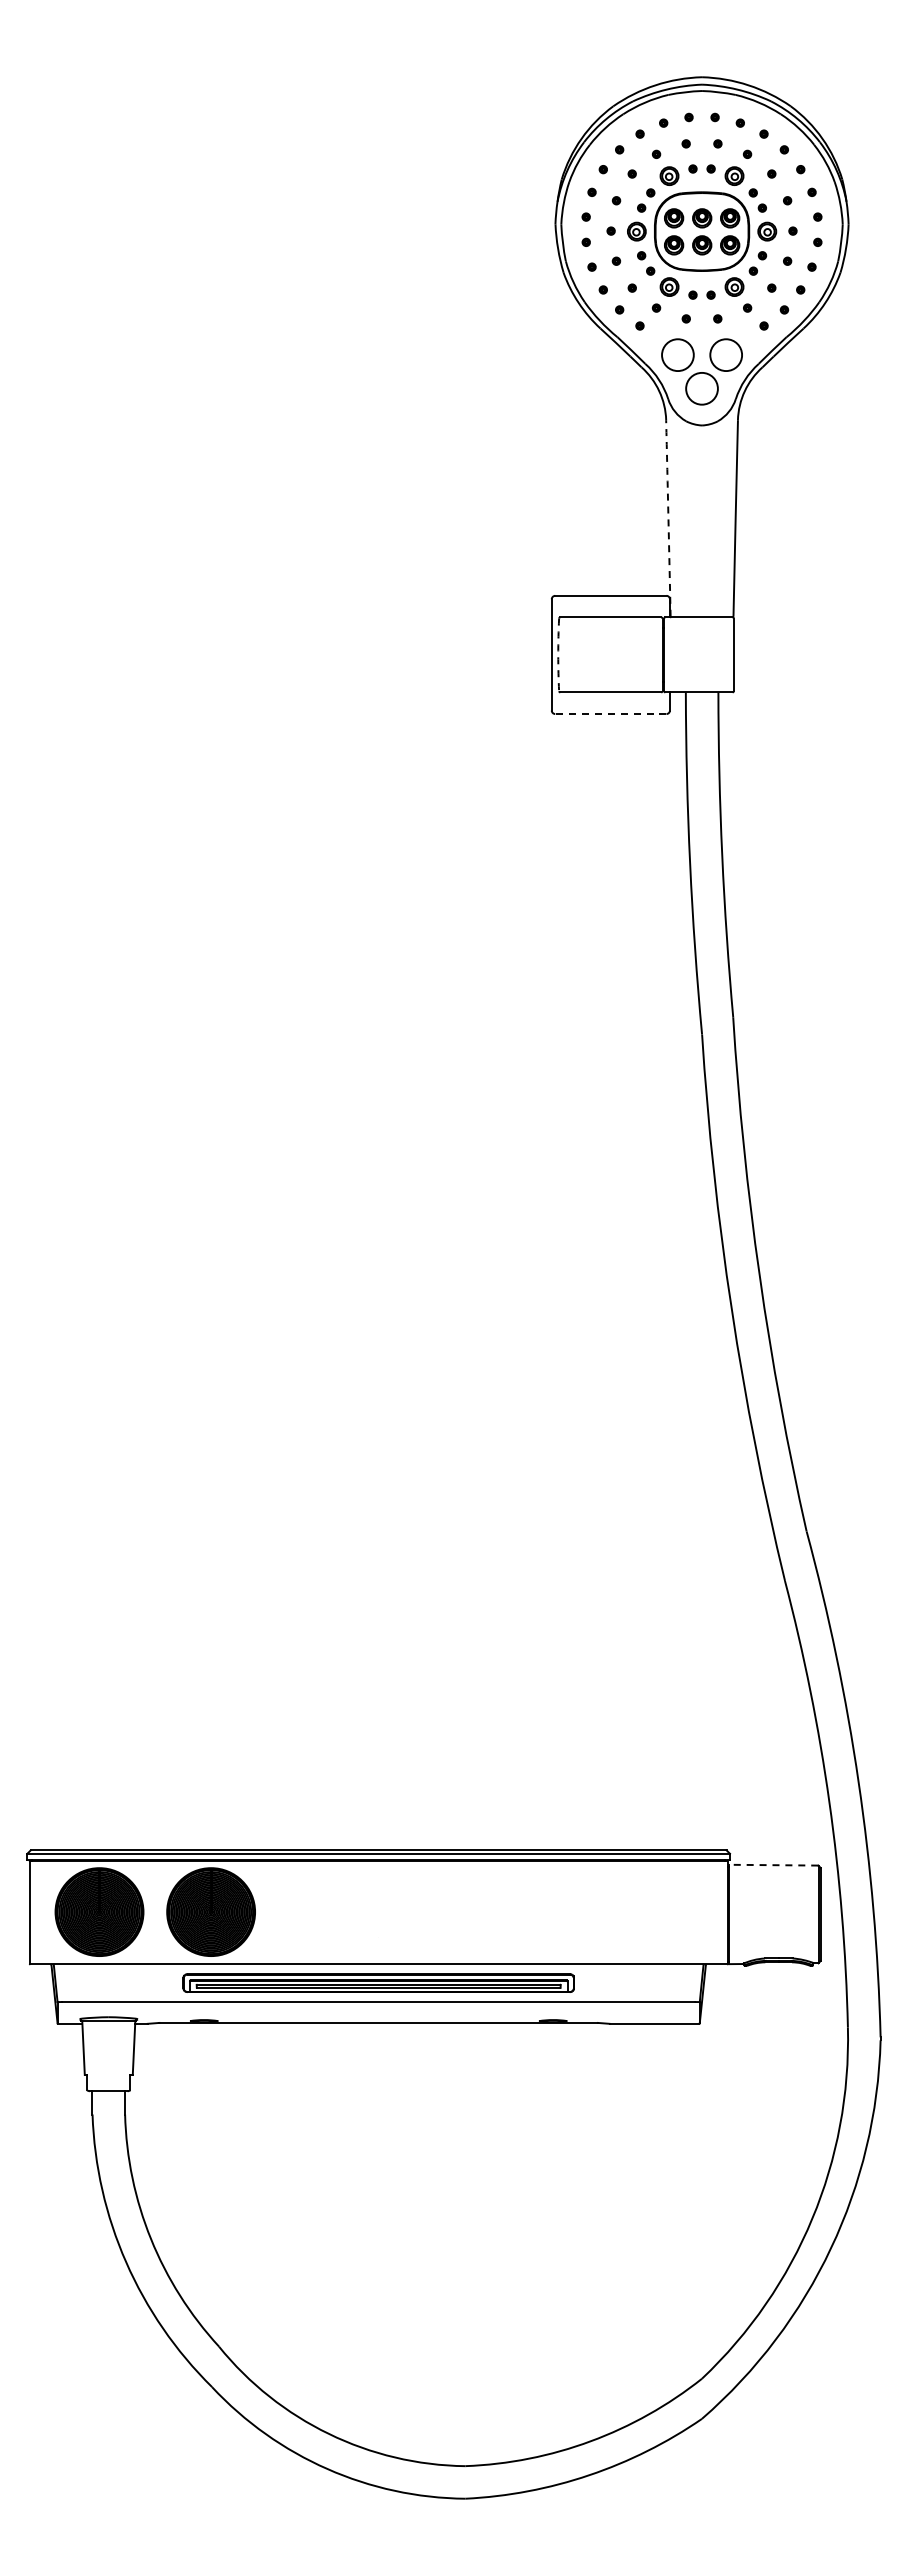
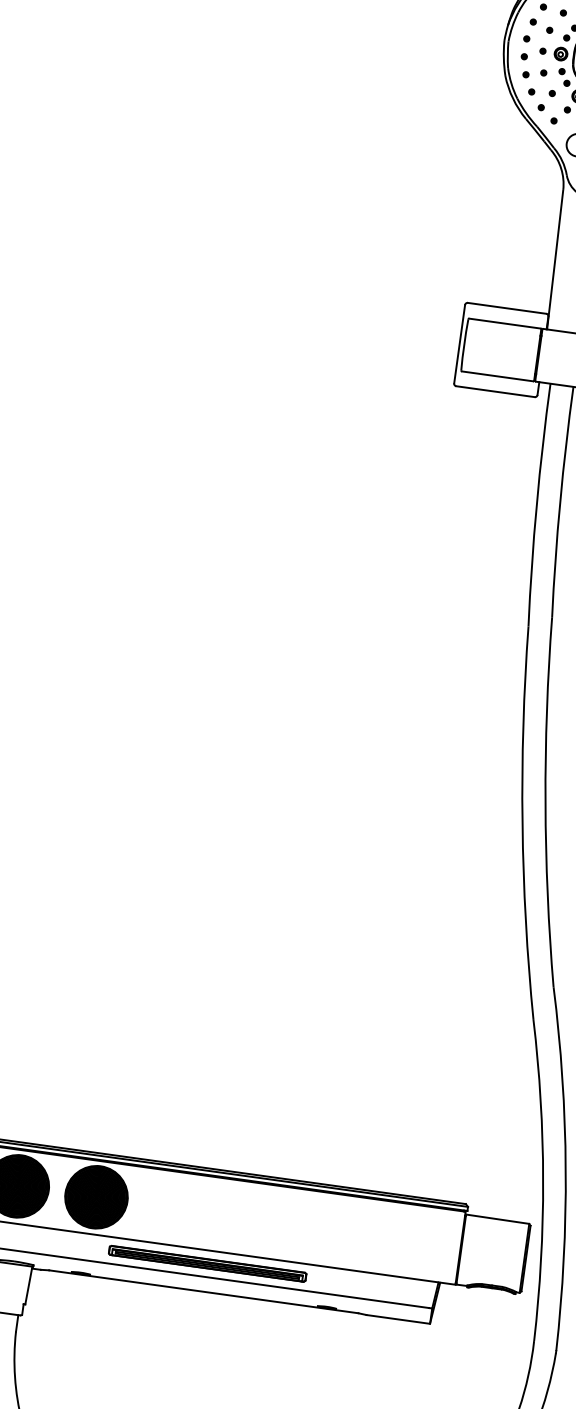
arc: (668, 518) -> (555, 259), dashed -> solid
arc: (558, 654) -> (464, 344), dashed -> solid
line: (610, 714) -> (495, 391), dashed -> solid
line: (773, 1865) -> (497, 1219), dashed -> solid
part: (378, 1983) -> (207, 1263), size x0.71

